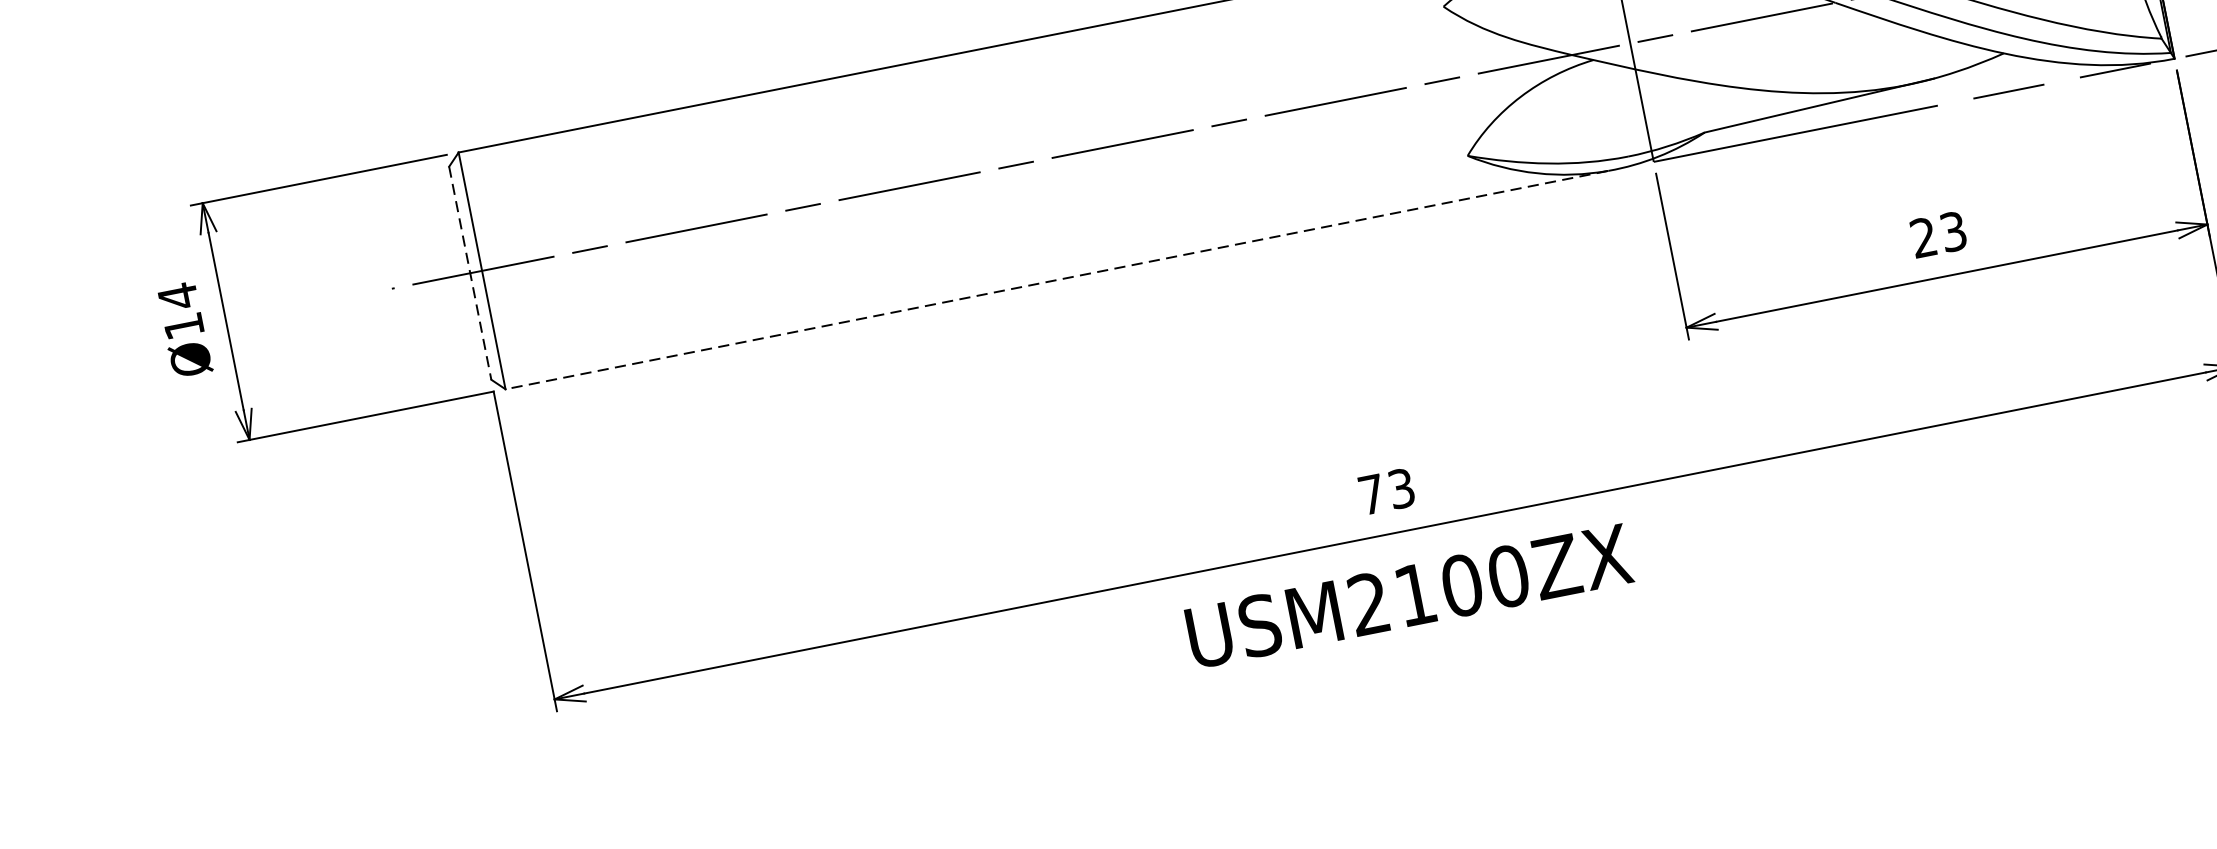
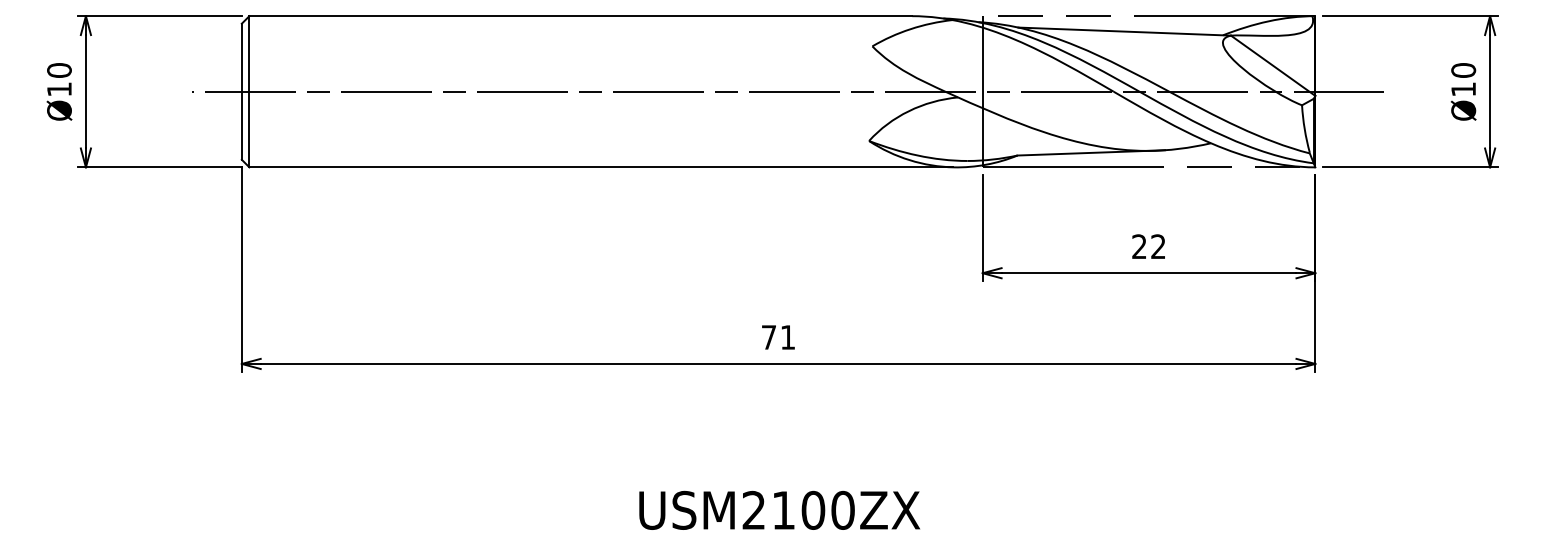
text: (1953, 231) -> (1158, 246), 23 -> 22
line: (469, 274) -> (241, 92), dashed -> solid
line: (1056, 280) -> (601, 167), dashed -> solid
text: (178, 296) -> (59, 70), Ø14 -> Ø10
text: (1400, 488) -> (787, 337), 73 -> 71
text: (1408, 594) -> (779, 509), moved

